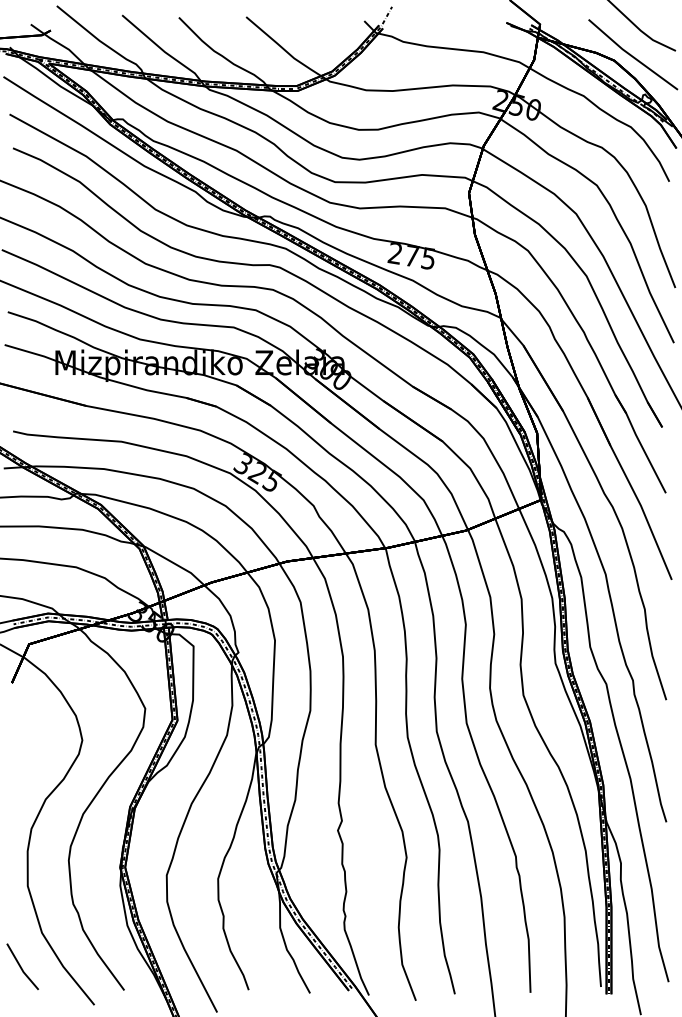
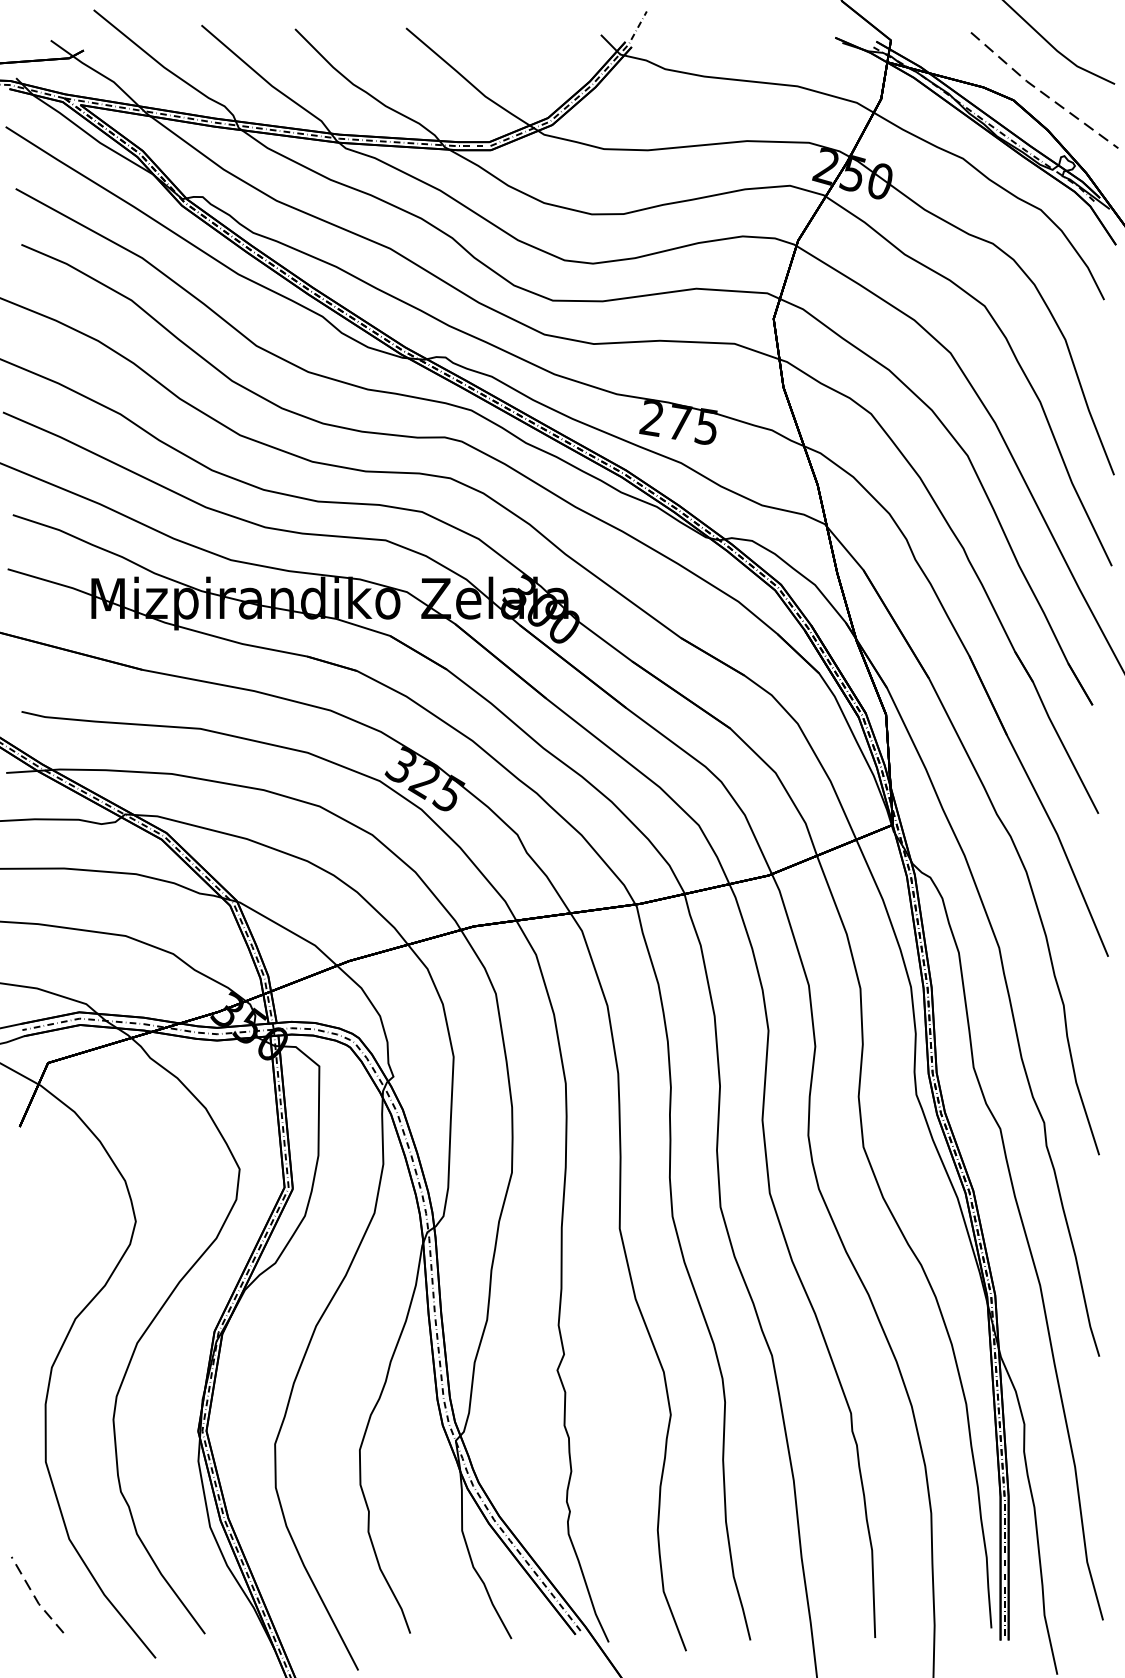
line: (632, 56) -> (1043, 93), solid -> dashed
line: (21, 968) -> (35, 1597), solid -> dashed

